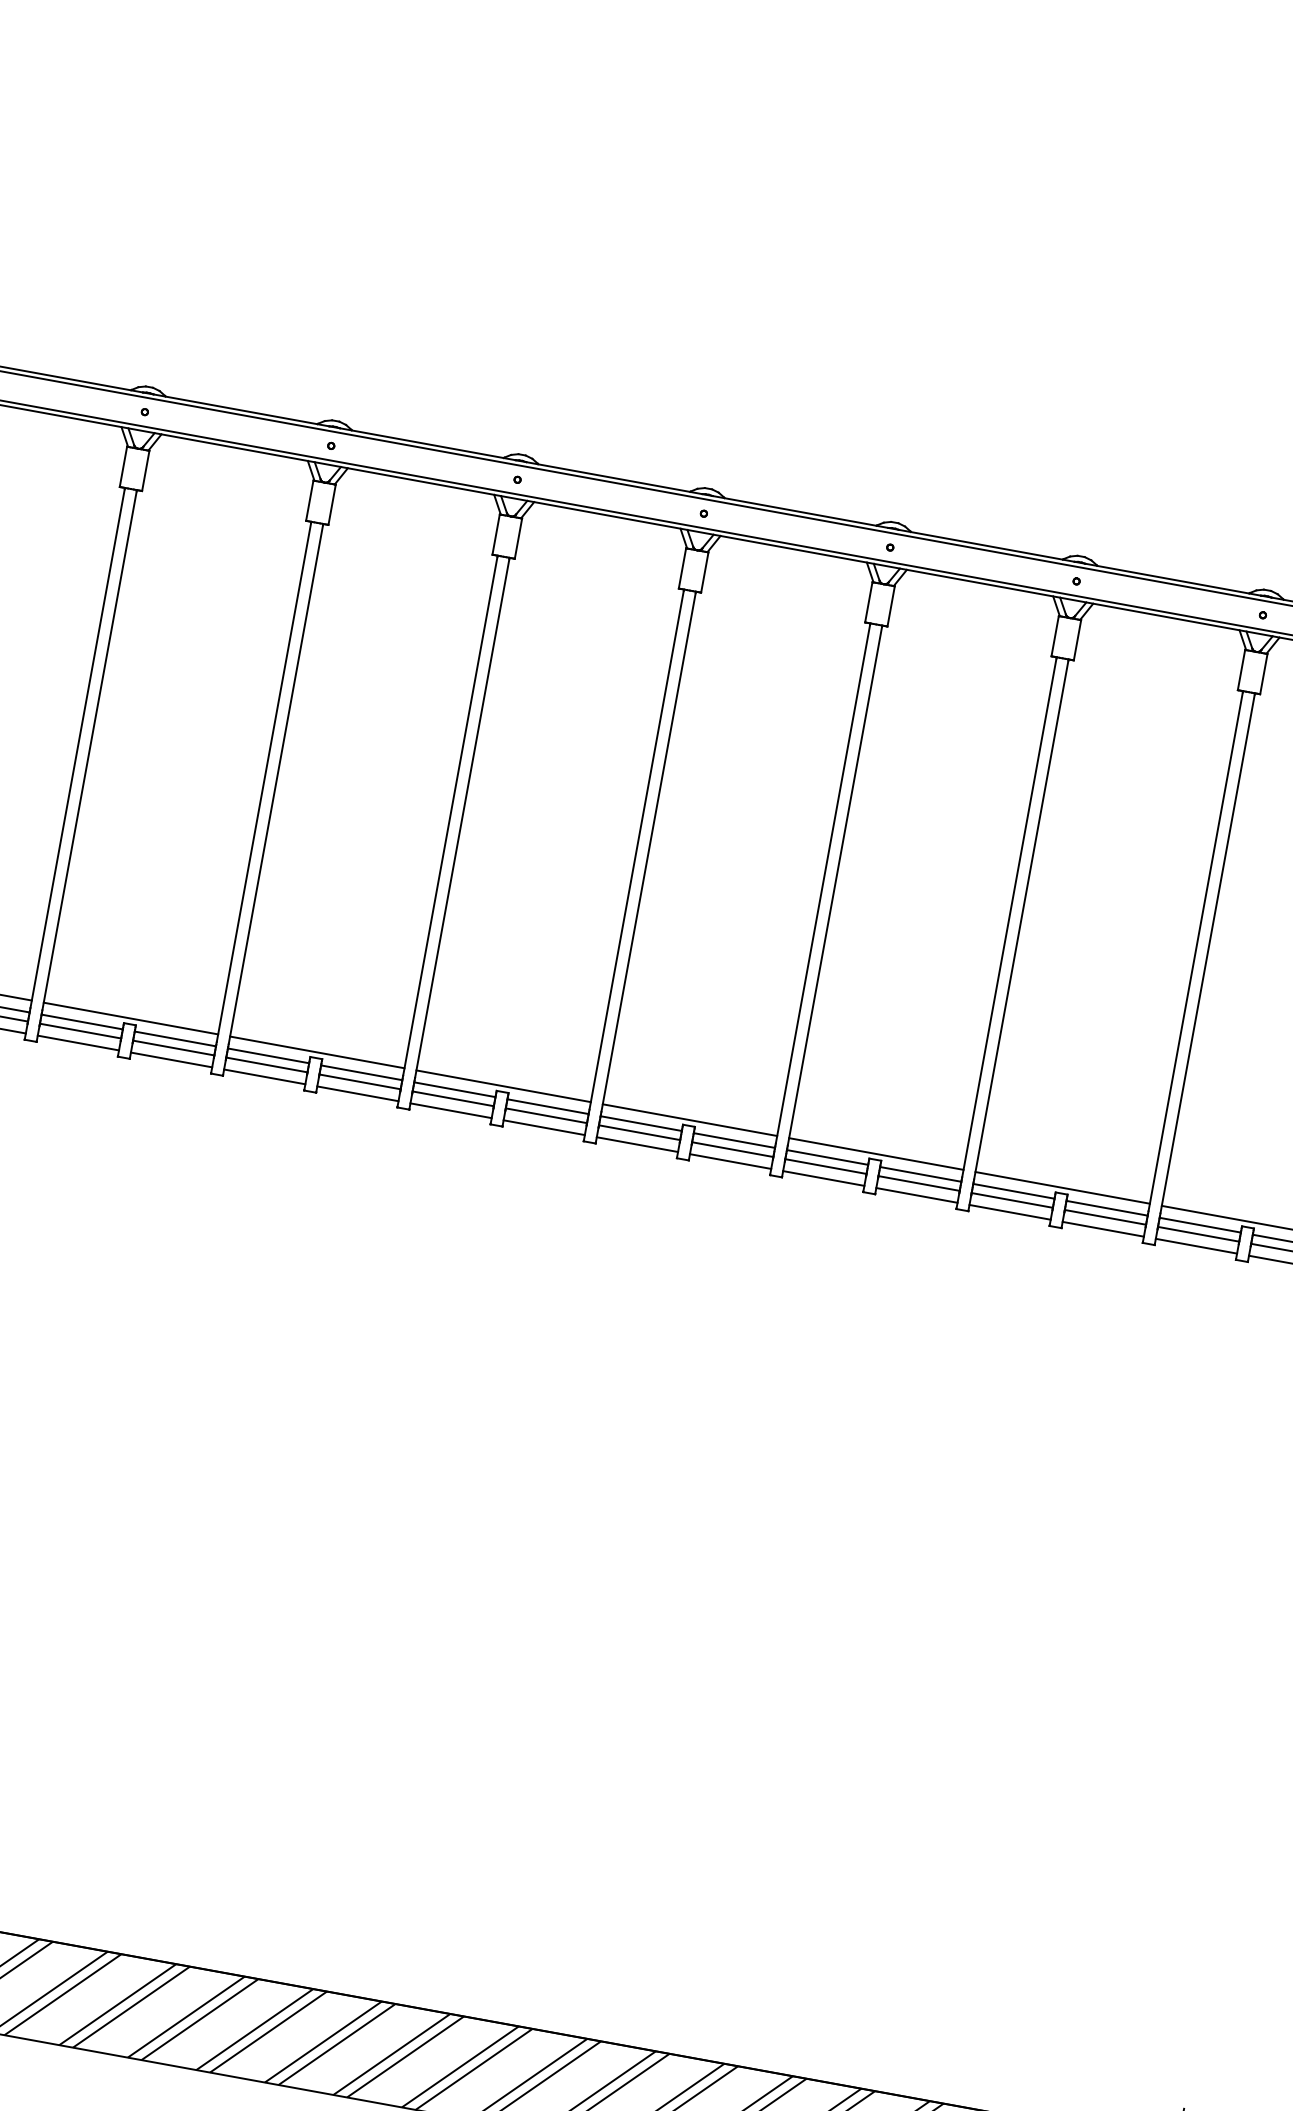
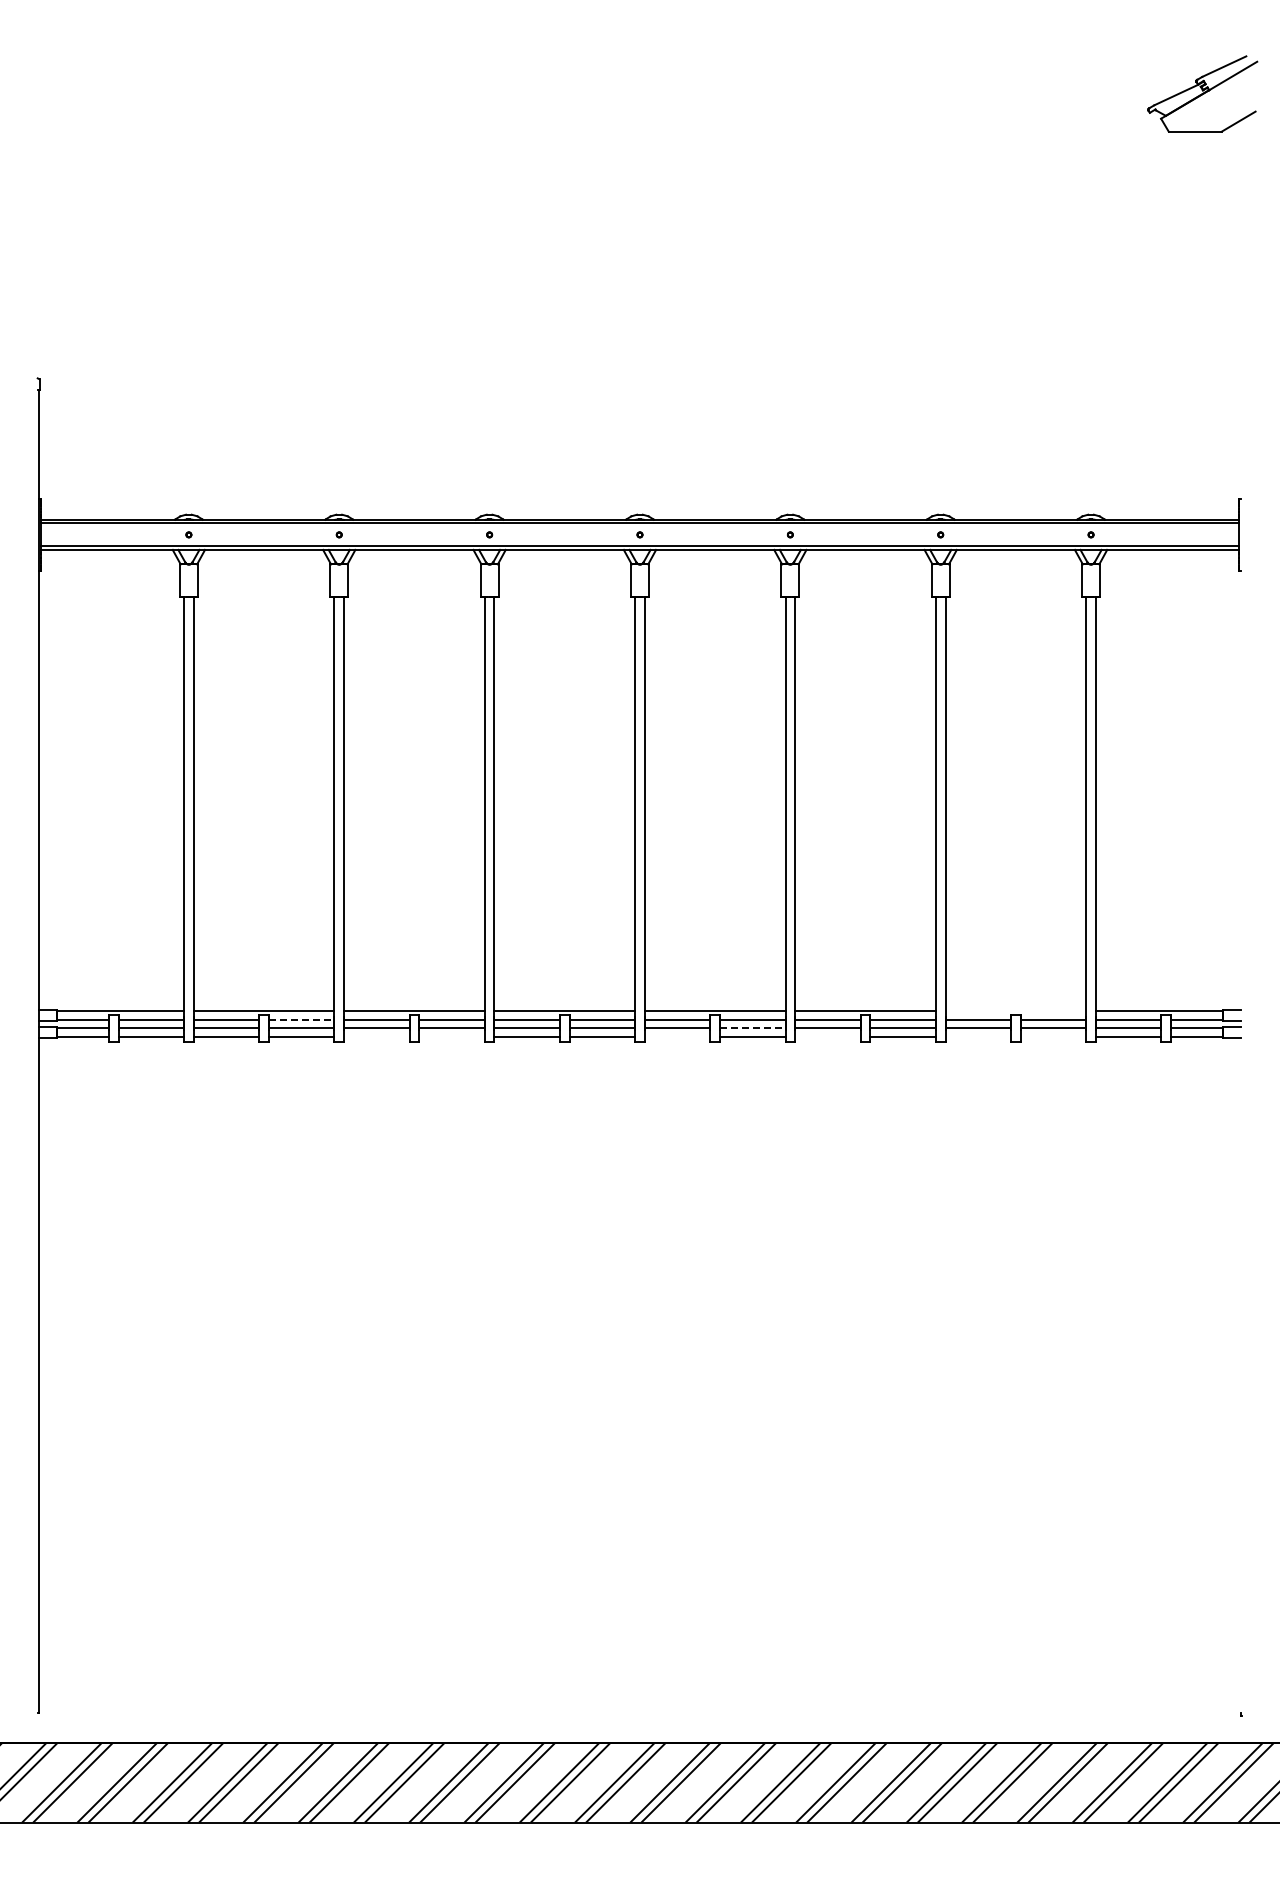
line: (175, 1039) -> (301, 1020), solid -> dashed
line: (264, 1077) -> (376, 1037), removed
line: (357, 1094) -> (451, 1037), removed
line: (637, 1145) -> (677, 1037), removed
line: (732, 1149) -> (752, 1027), solid -> dashed
line: (823, 1178) -> (827, 1037), removed
line: (1062, 1187) -> (1015, 1010), removed
line: (1010, 1212) -> (978, 1037), removed
line: (1103, 1229) -> (1053, 1037), removed

